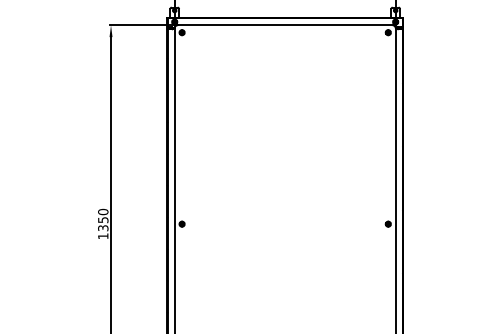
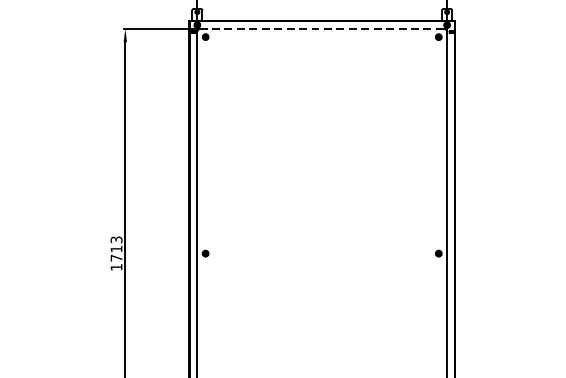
line: (285, 25) -> (322, 29), solid -> dashed
text: (103, 219) -> (116, 248), 1350 -> 1713

